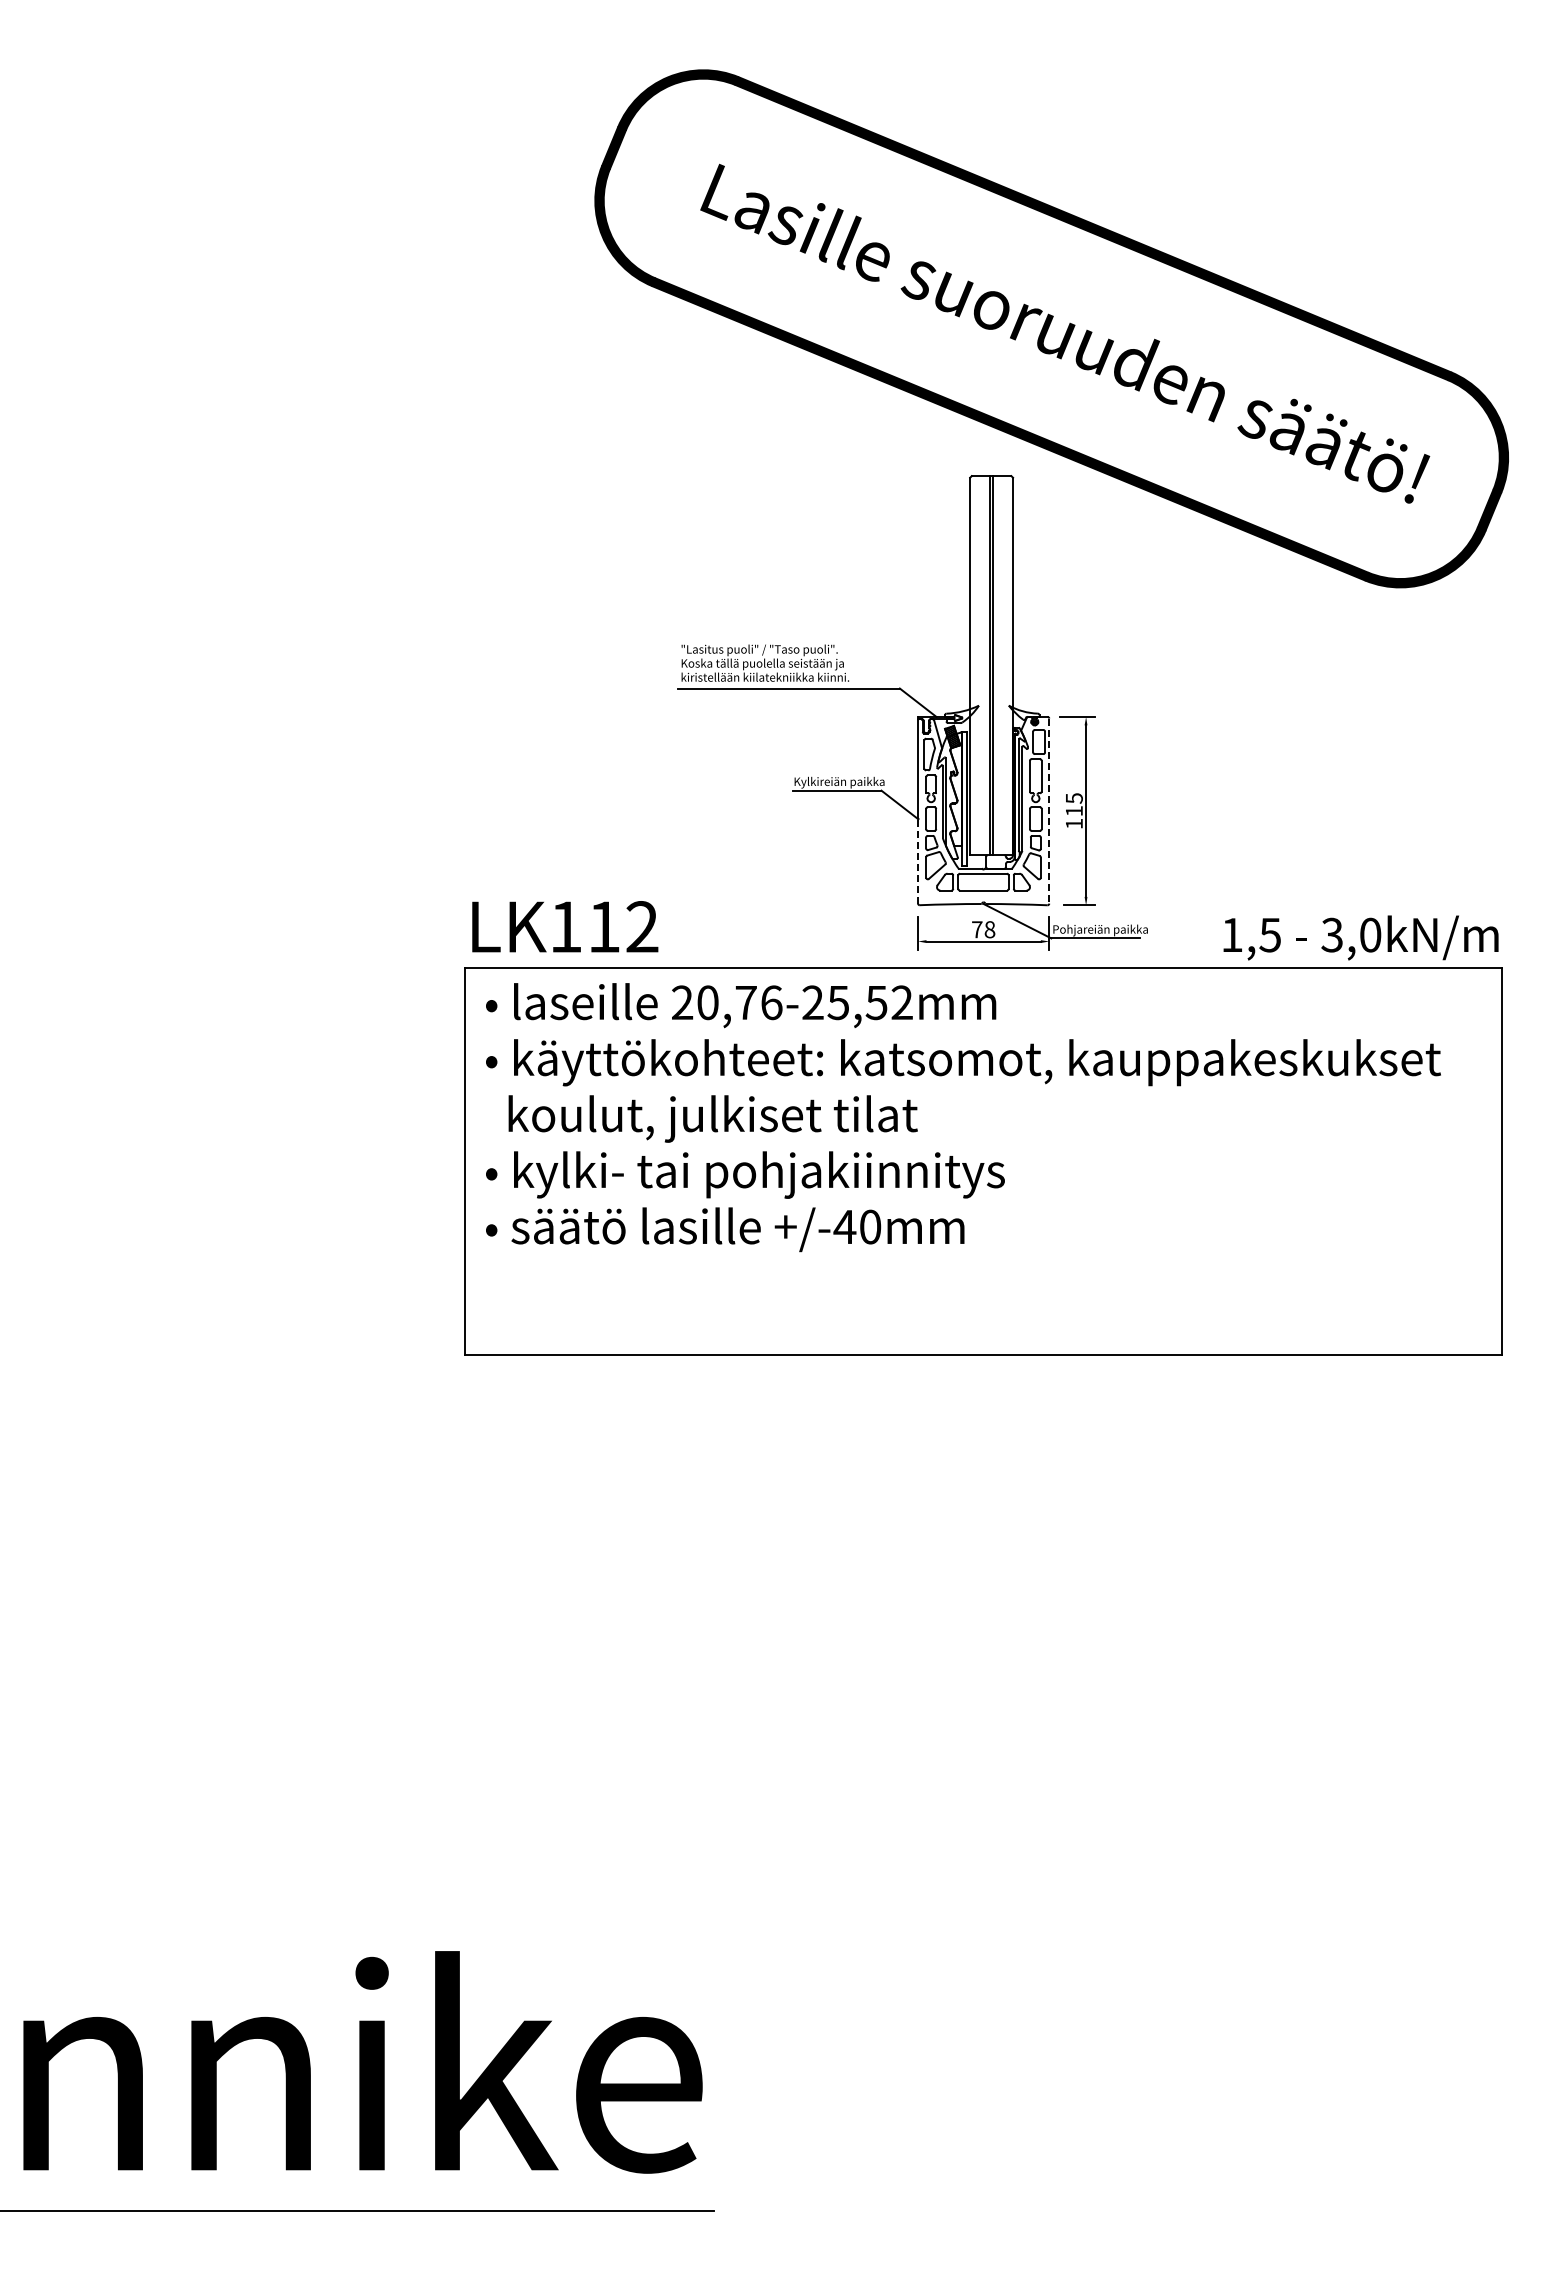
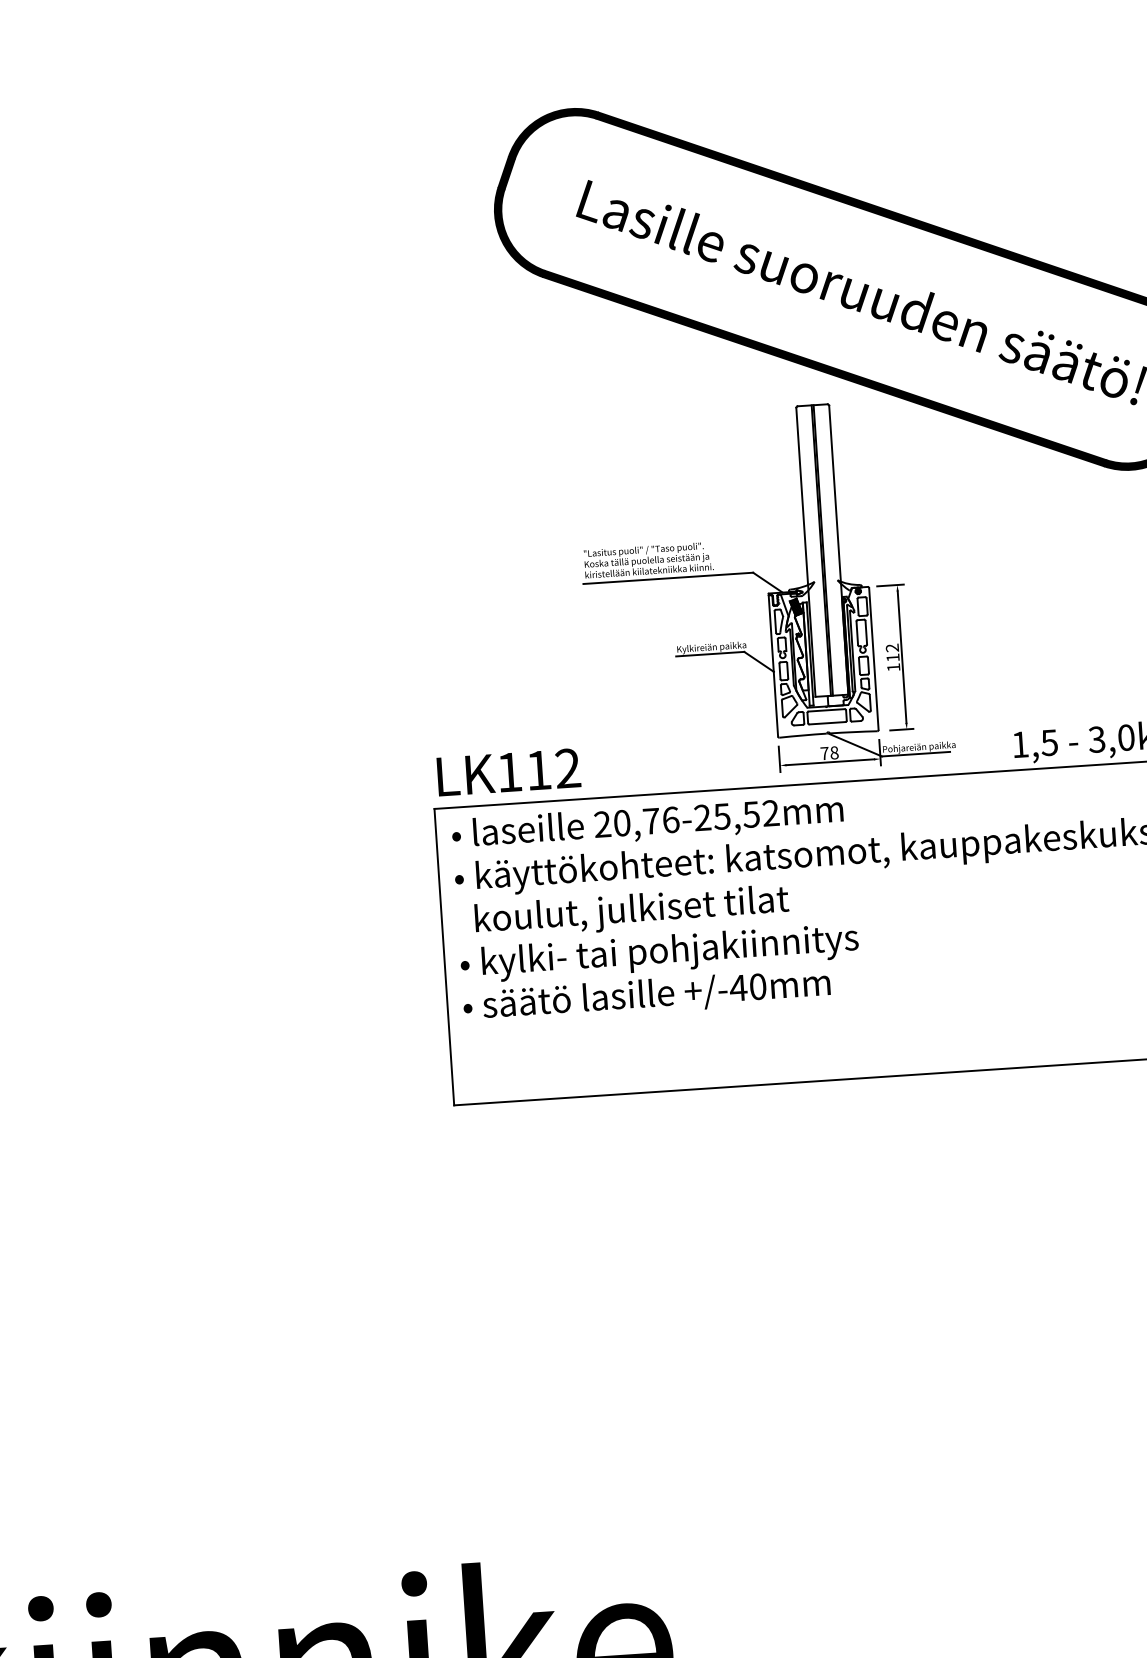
text: (1073, 798) -> (891, 648), 115 -> 112
line: (1049, 811) -> (874, 659), dashed -> solid
line: (918, 861) -> (776, 704), dashed -> solid

